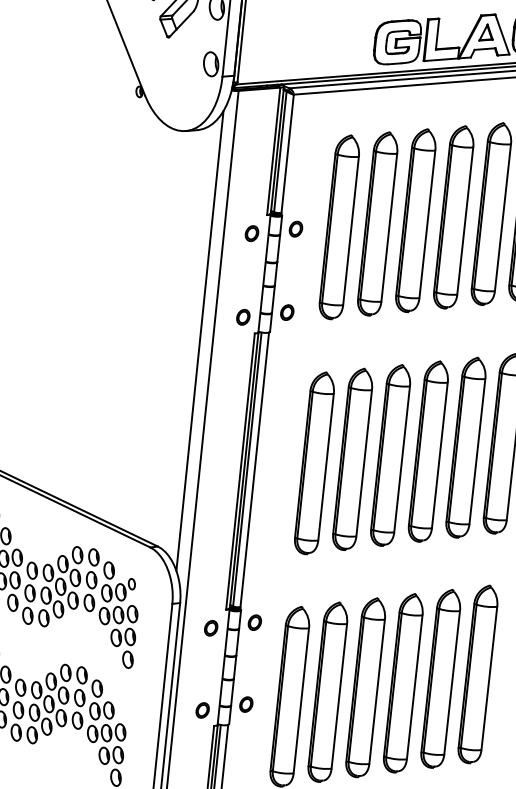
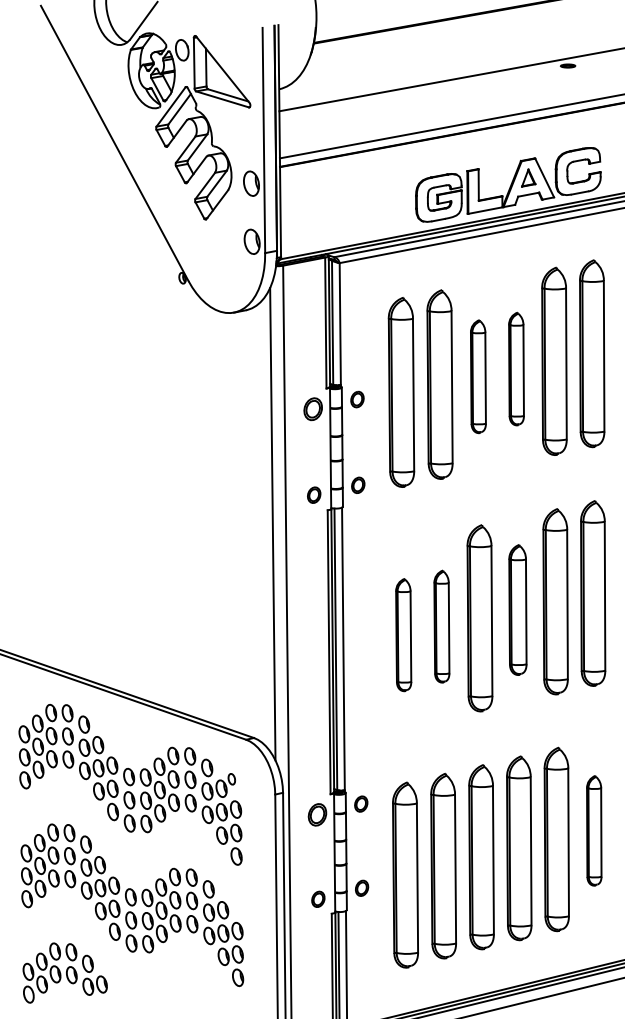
part: (453, 216) -> (516, 368), size x0.6
part: (416, 220) -> (478, 376), size x0.6
part: (252, 233) -> (313, 408), size x1.4
part: (428, 450) -> (517, 609), size x0.7
part: (352, 458) -> (441, 626), size x0.6
part: (314, 462) -> (403, 634), size x0.6
part: (211, 627) -> (317, 814), size x1.4
part: (478, 674) -> (594, 830), size x0.6

